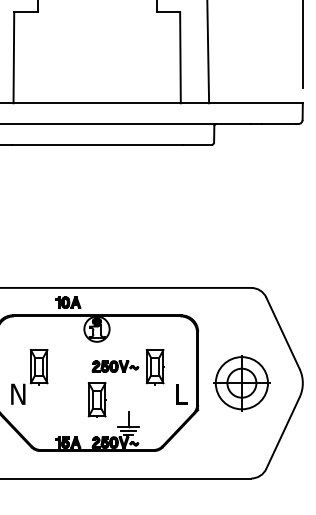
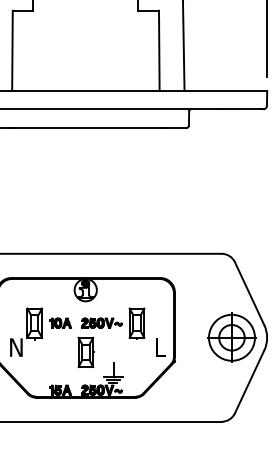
part: (68, 302) -> (60, 323), moved
part: (241, 383) -> (231, 338), moved

